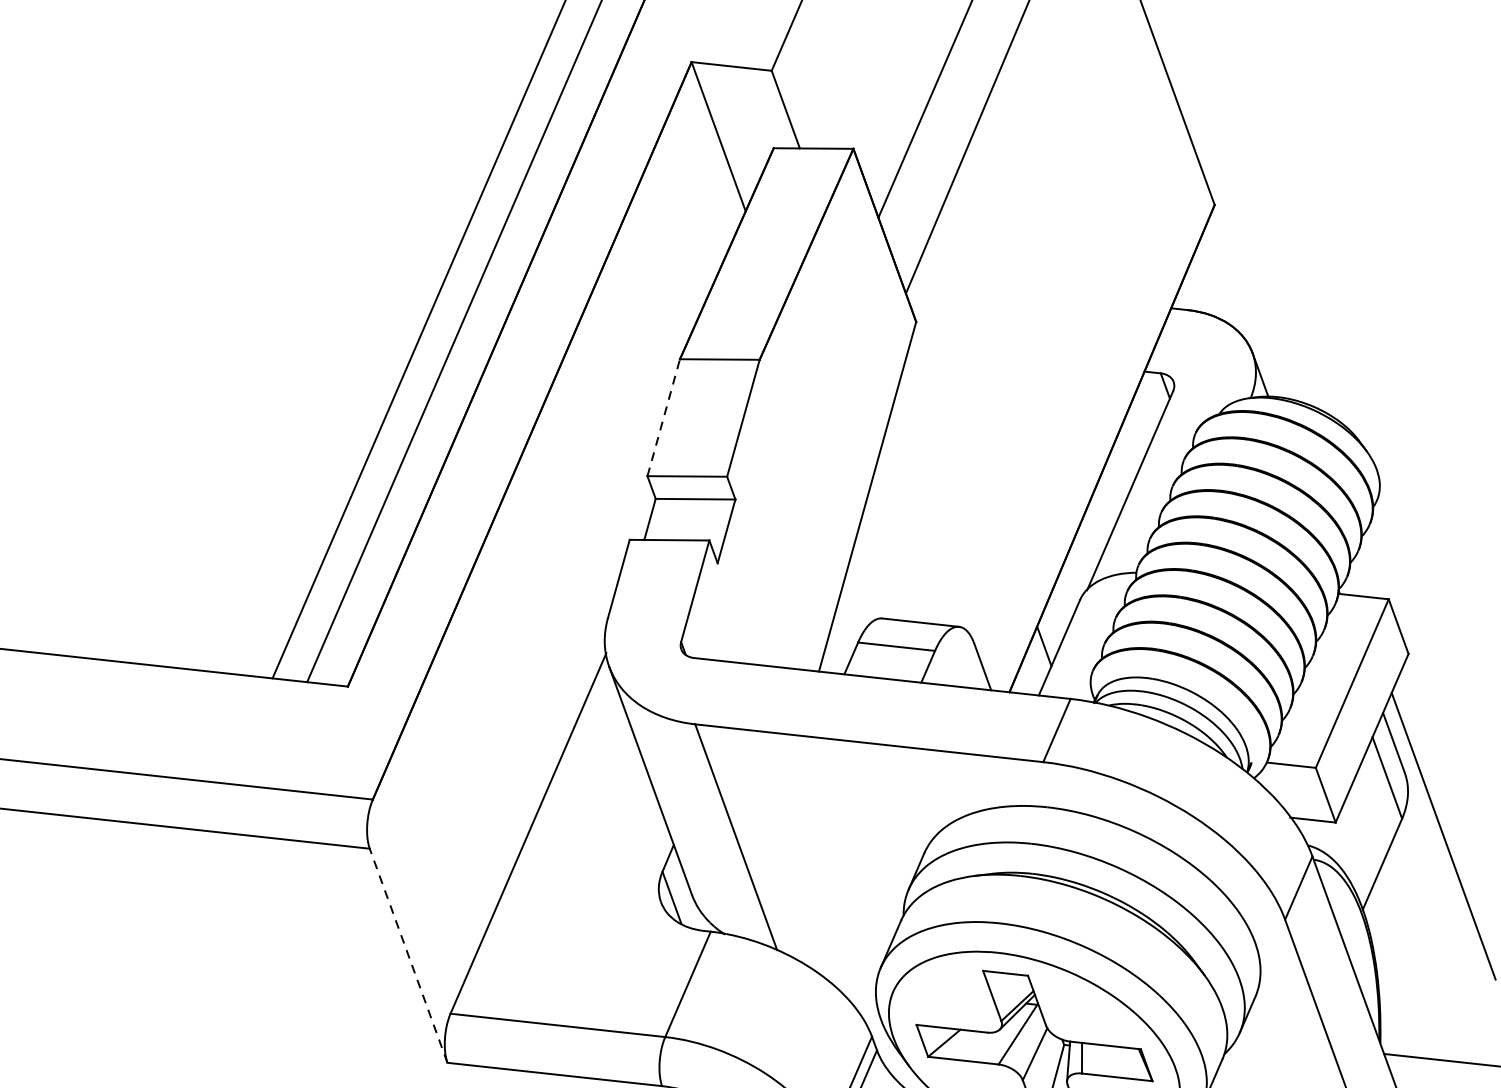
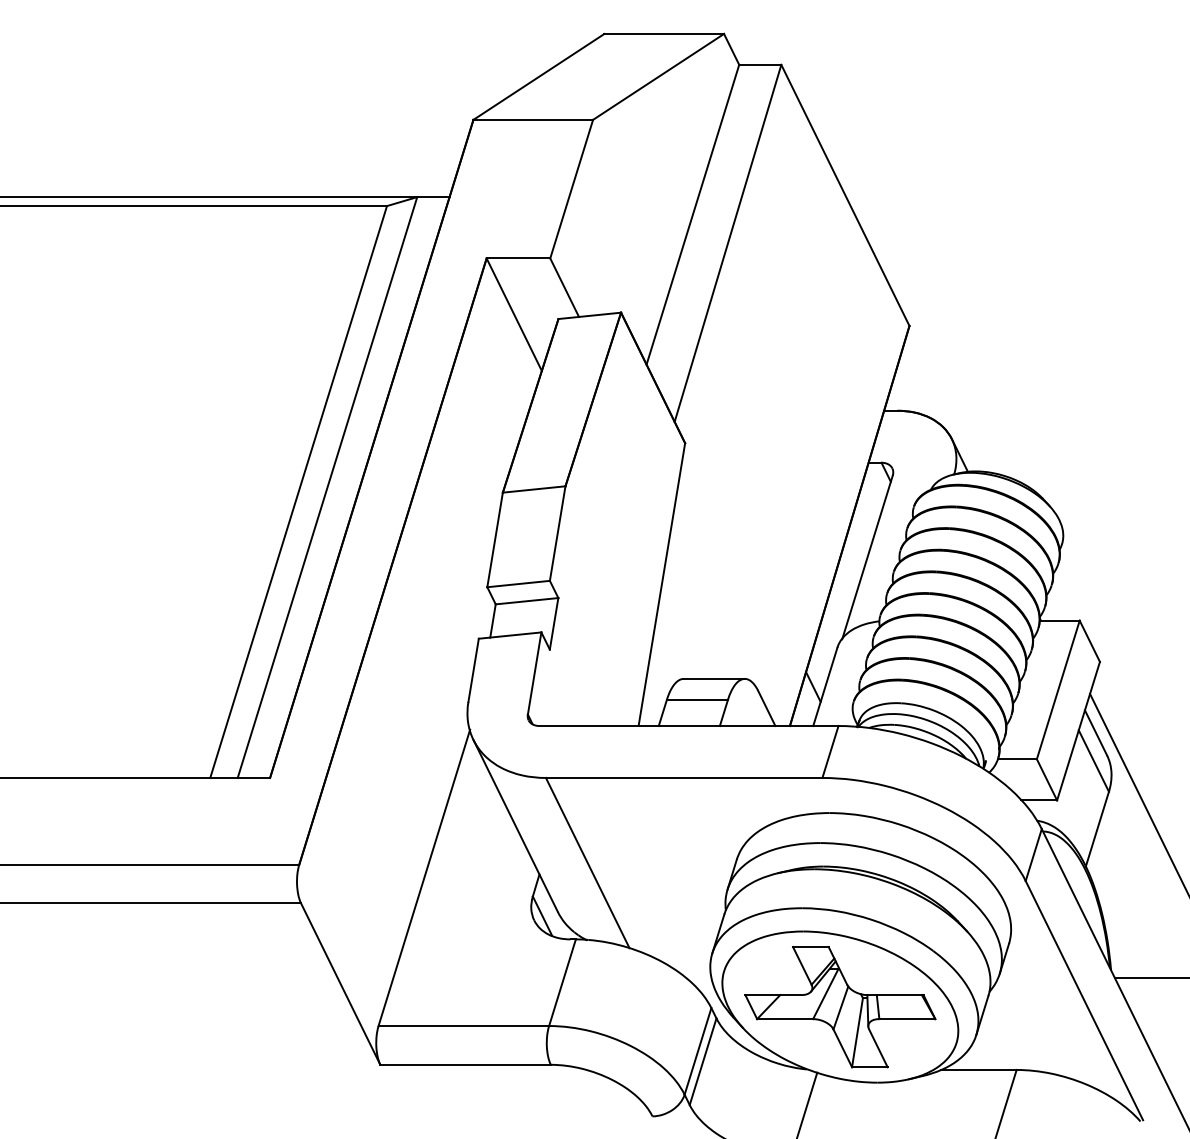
line: (664, 417) -> (495, 539), dashed -> solid
line: (408, 956) -> (340, 984), dashed -> solid

